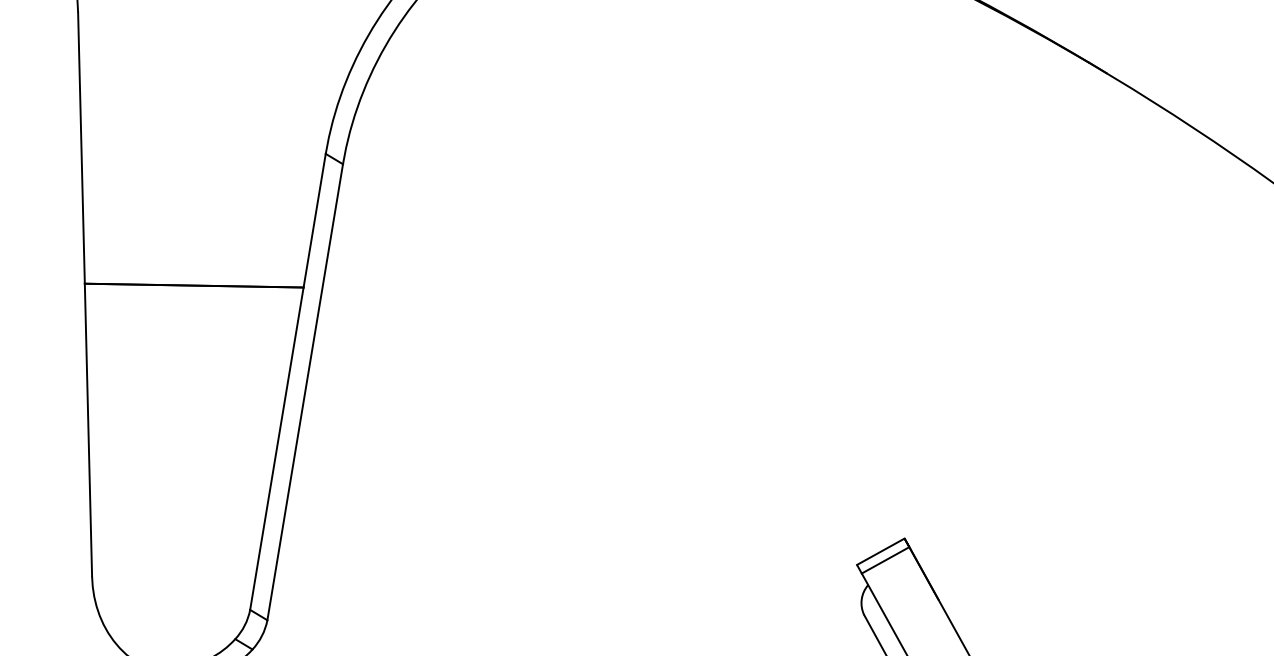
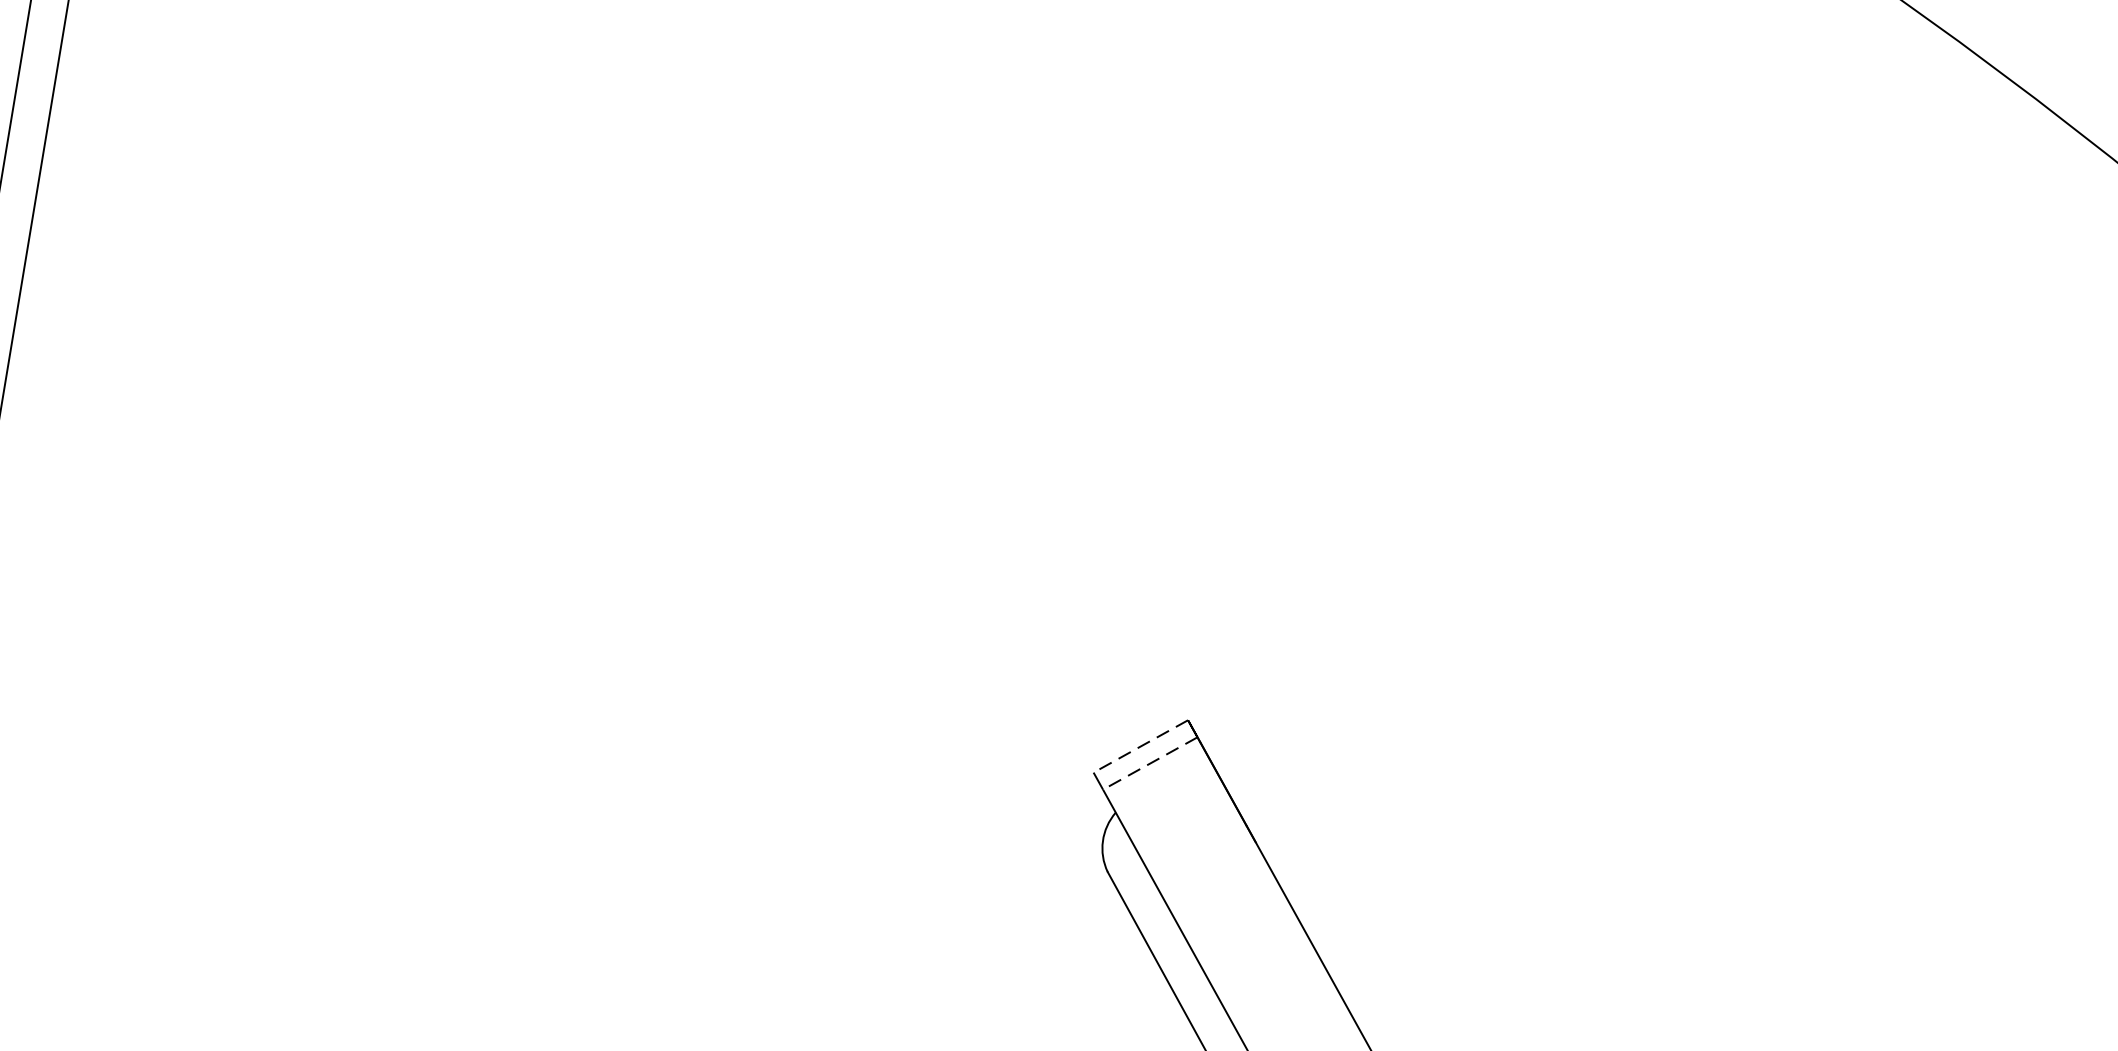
line: (880, 551) -> (1140, 745), solid -> dashed
line: (885, 560) -> (1150, 763), solid -> dashed

